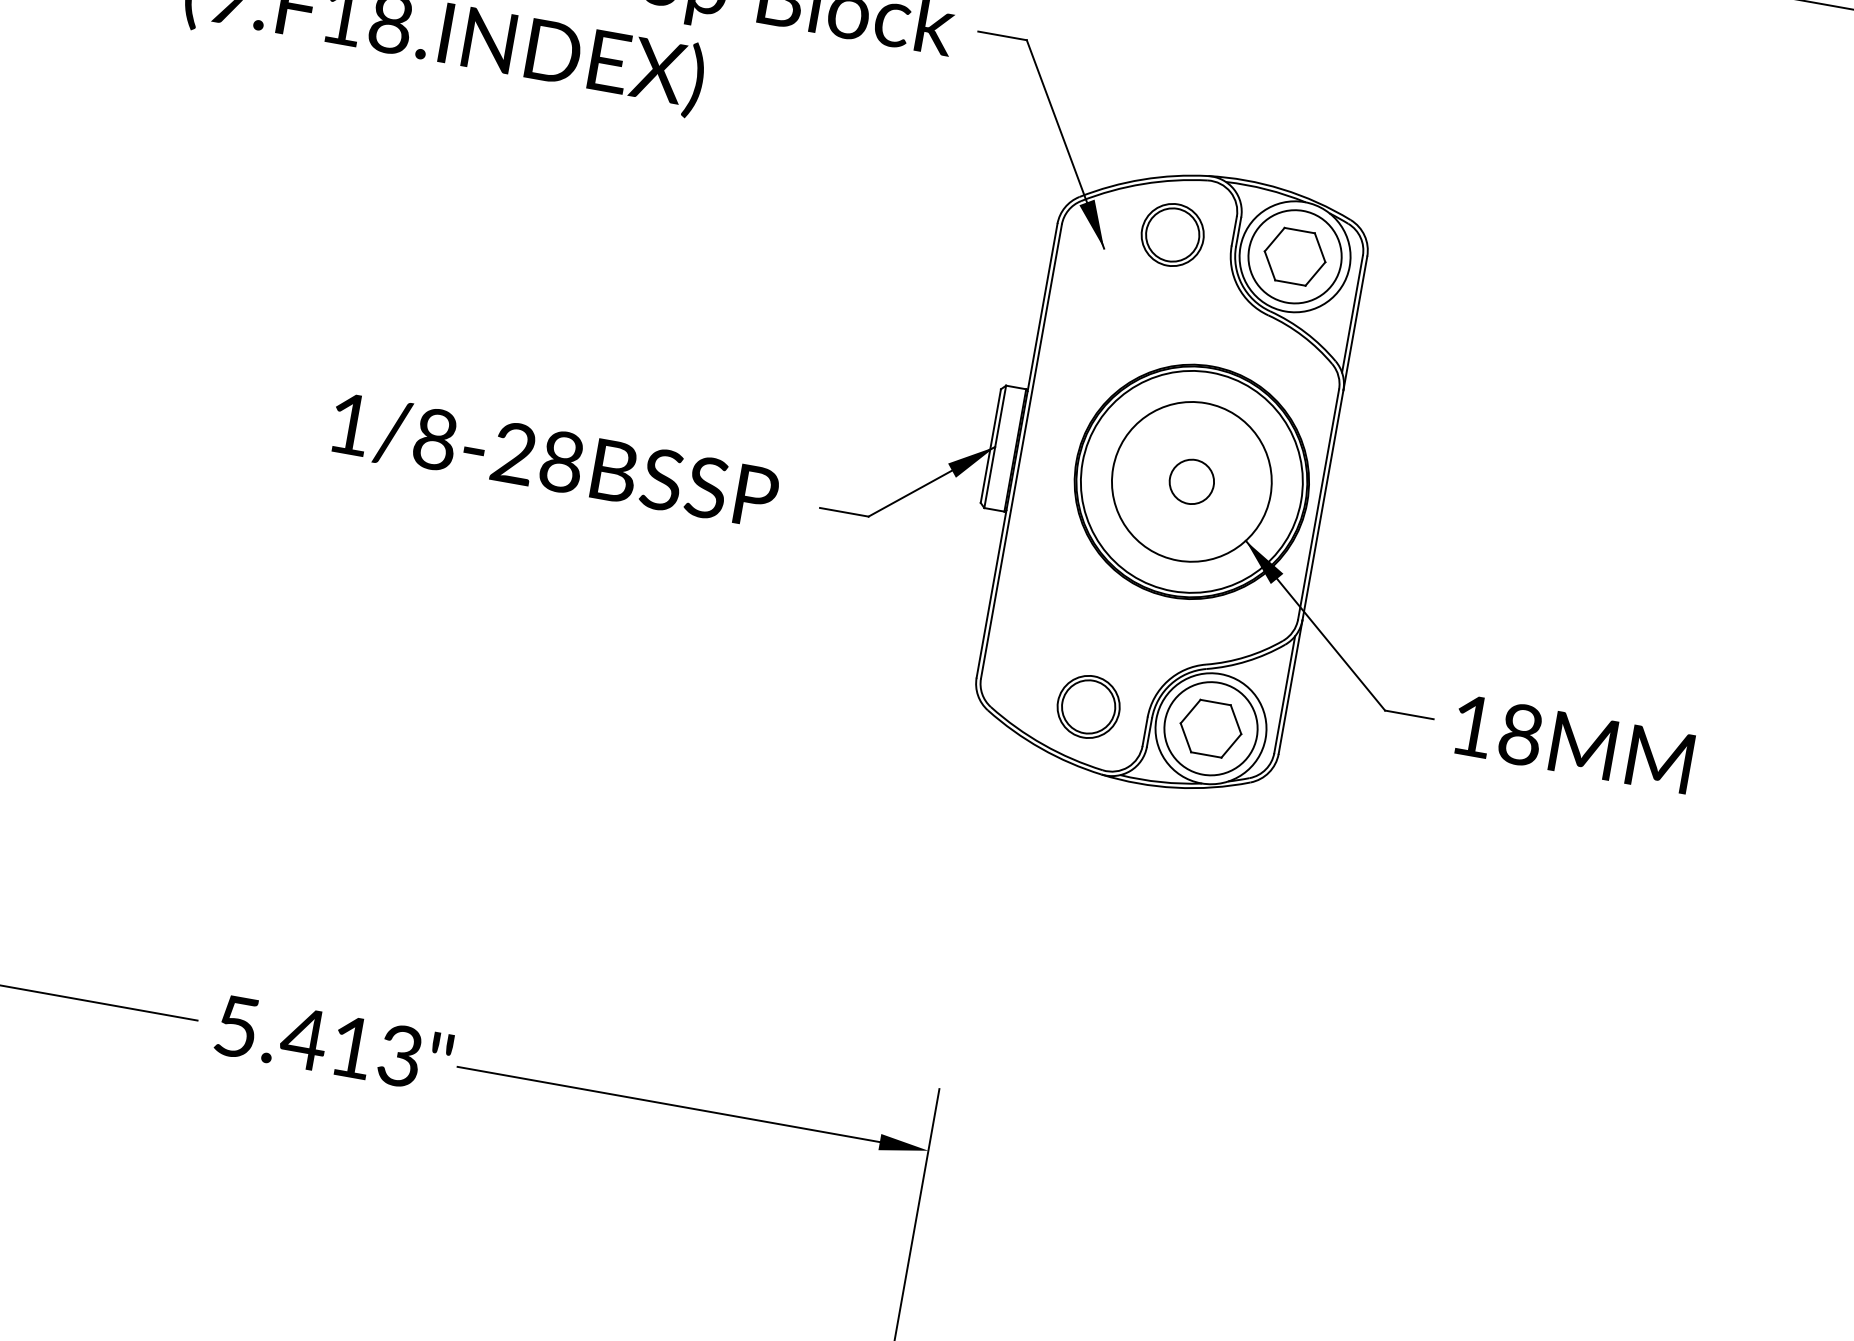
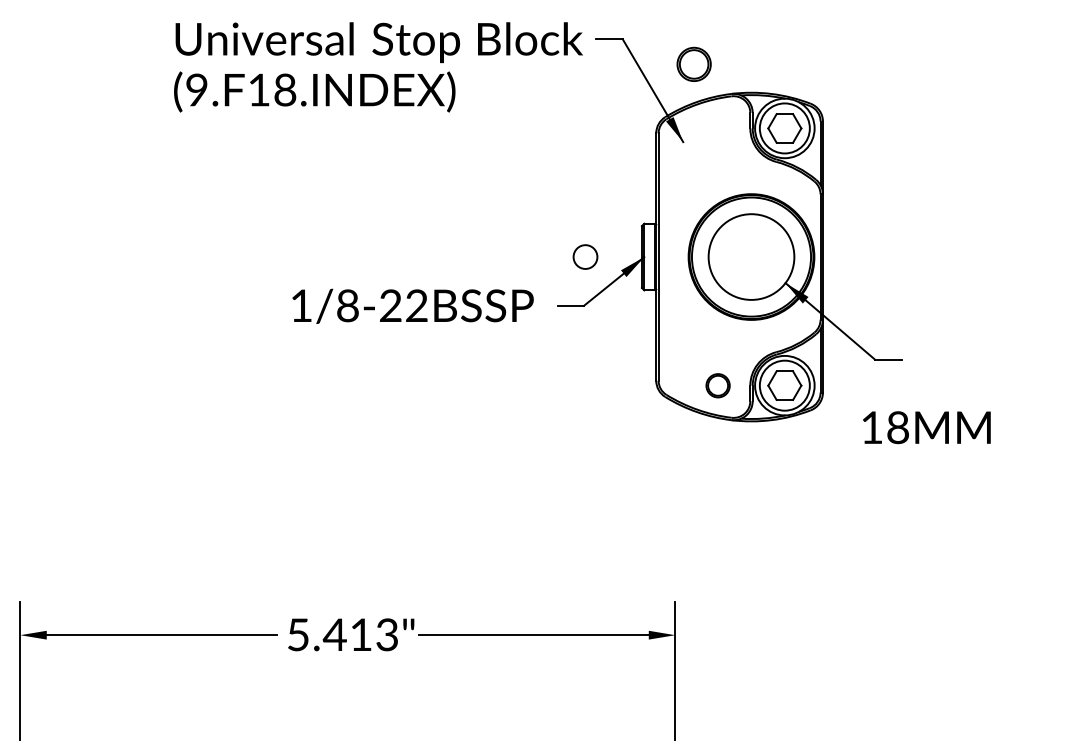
part: (1171, 233) -> (693, 63), moved
text: (561, 463) -> (416, 306), 1/8-28 -> 1/8-22
circle: (1192, 480) -> (585, 256), moved
part: (1087, 706) -> (717, 385), size x0.7
text: (1573, 743) -> (926, 427), moved

